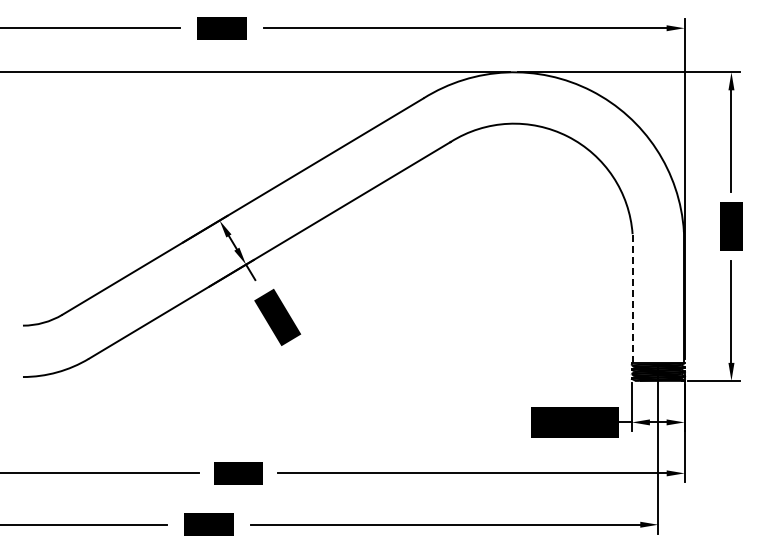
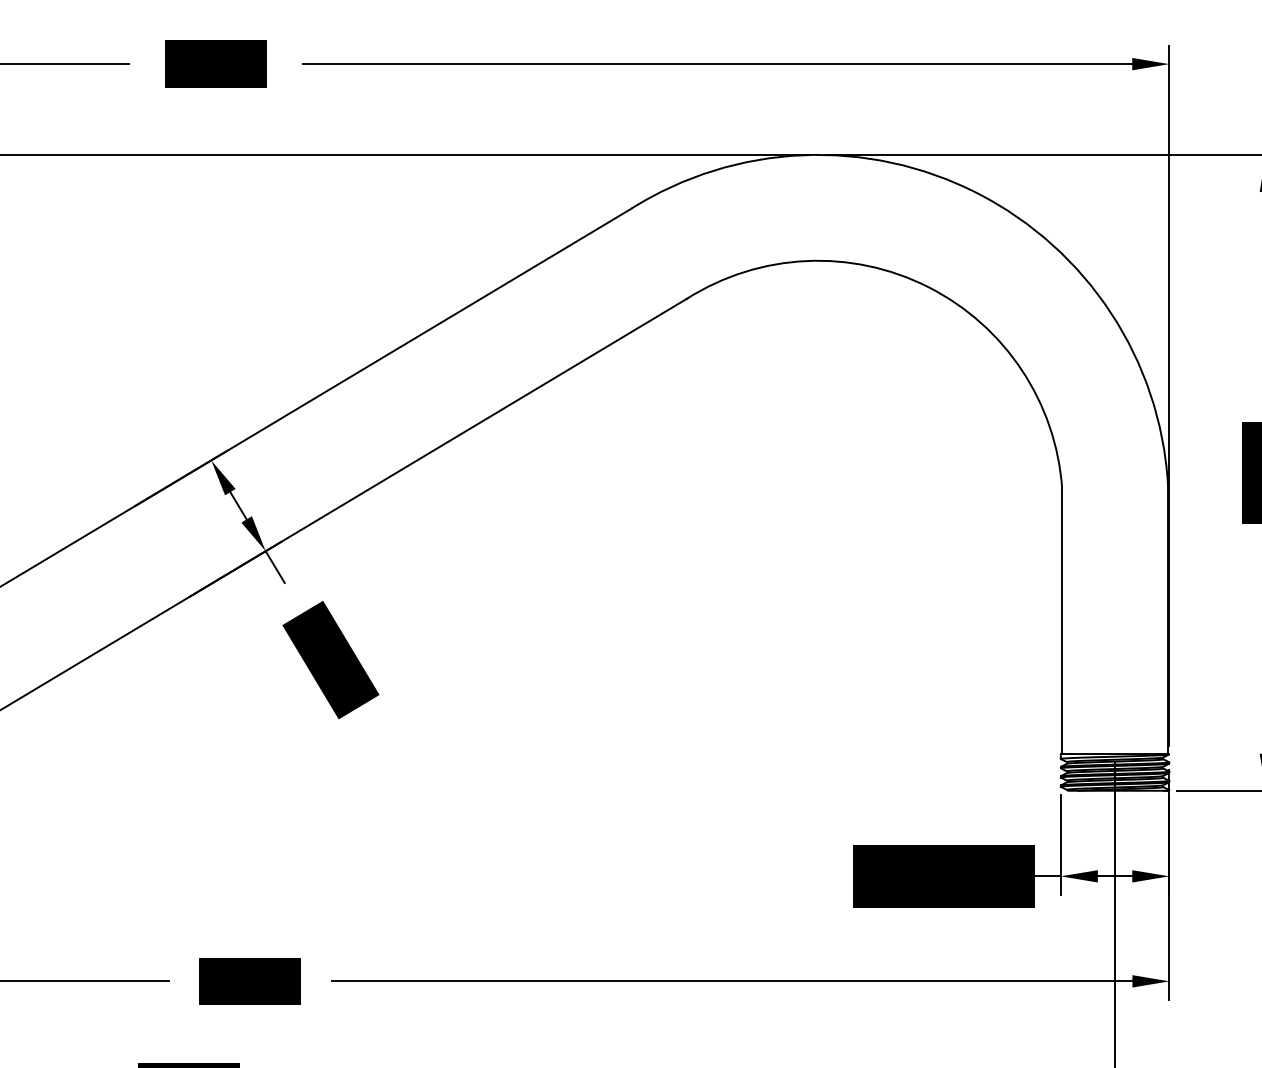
line: (632, 298) -> (1061, 621), dashed -> solid

